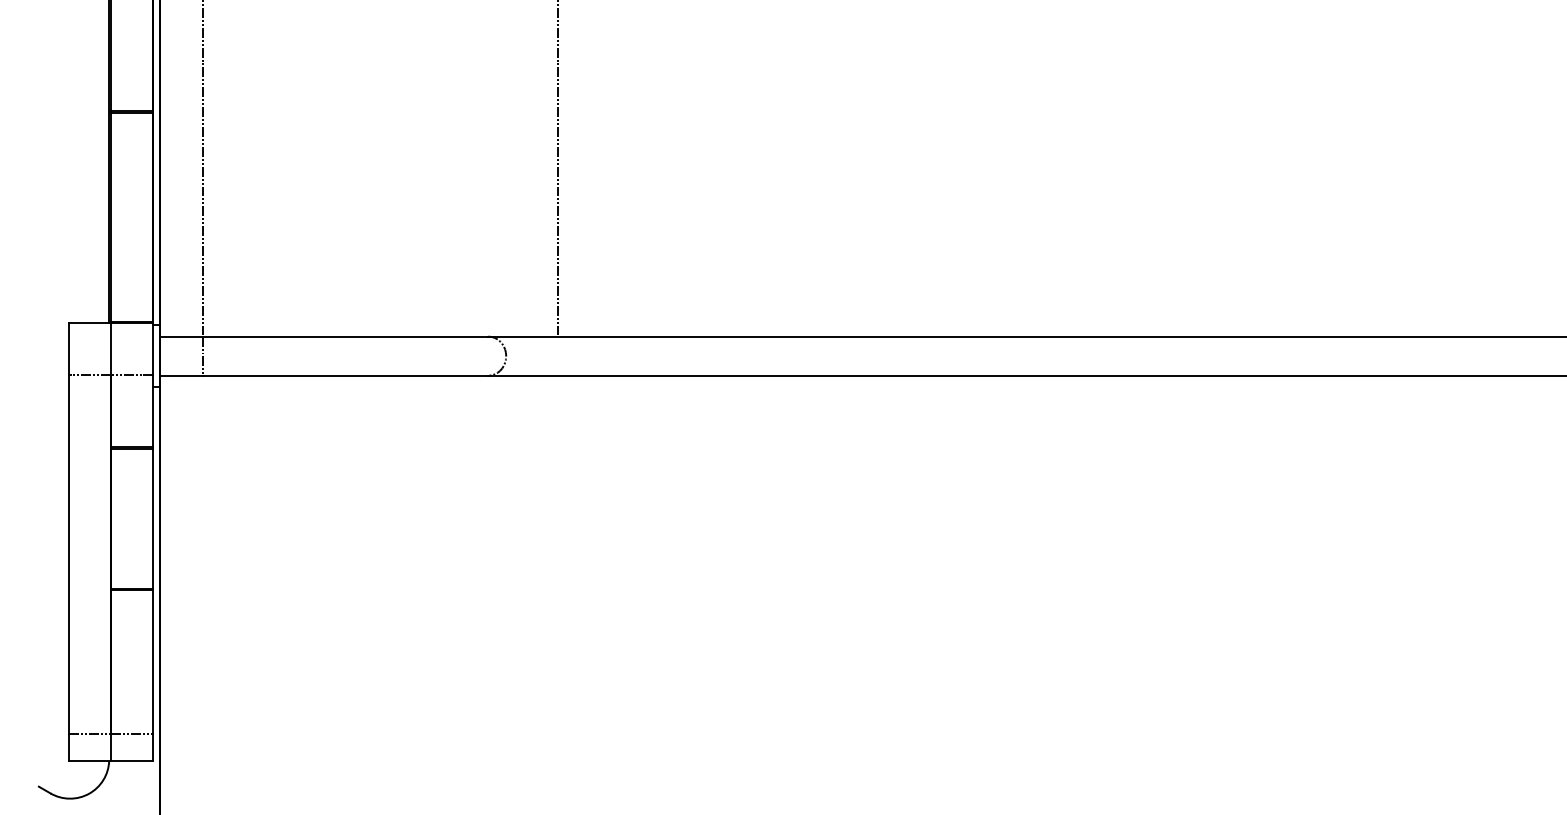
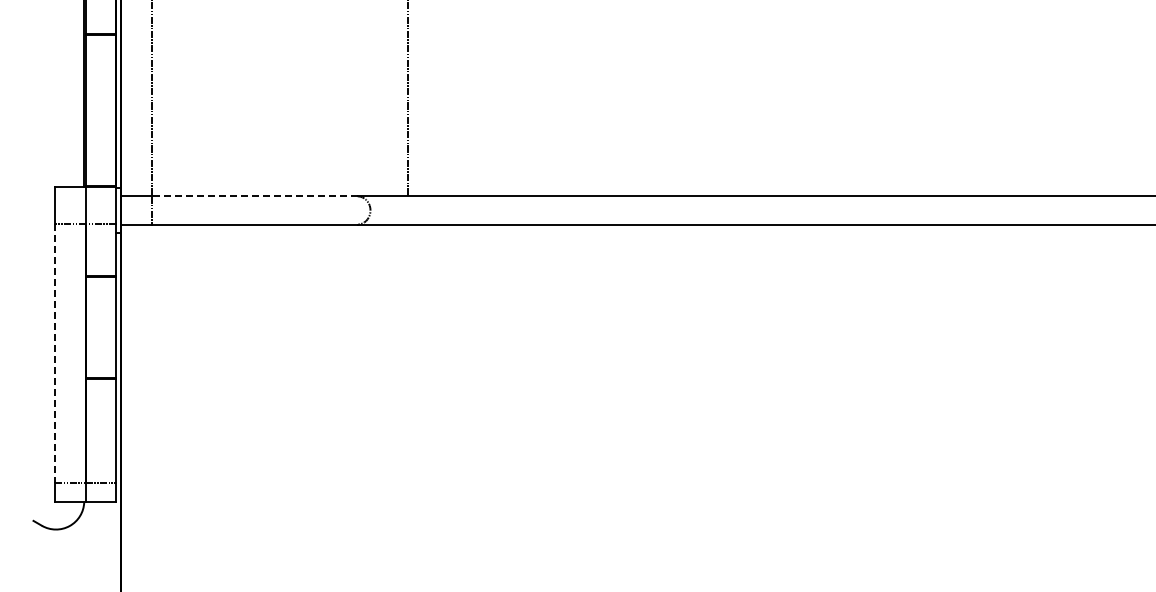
line: (345, 336) -> (254, 196), solid -> dashed
line: (69, 554) -> (55, 353), solid -> dashed

